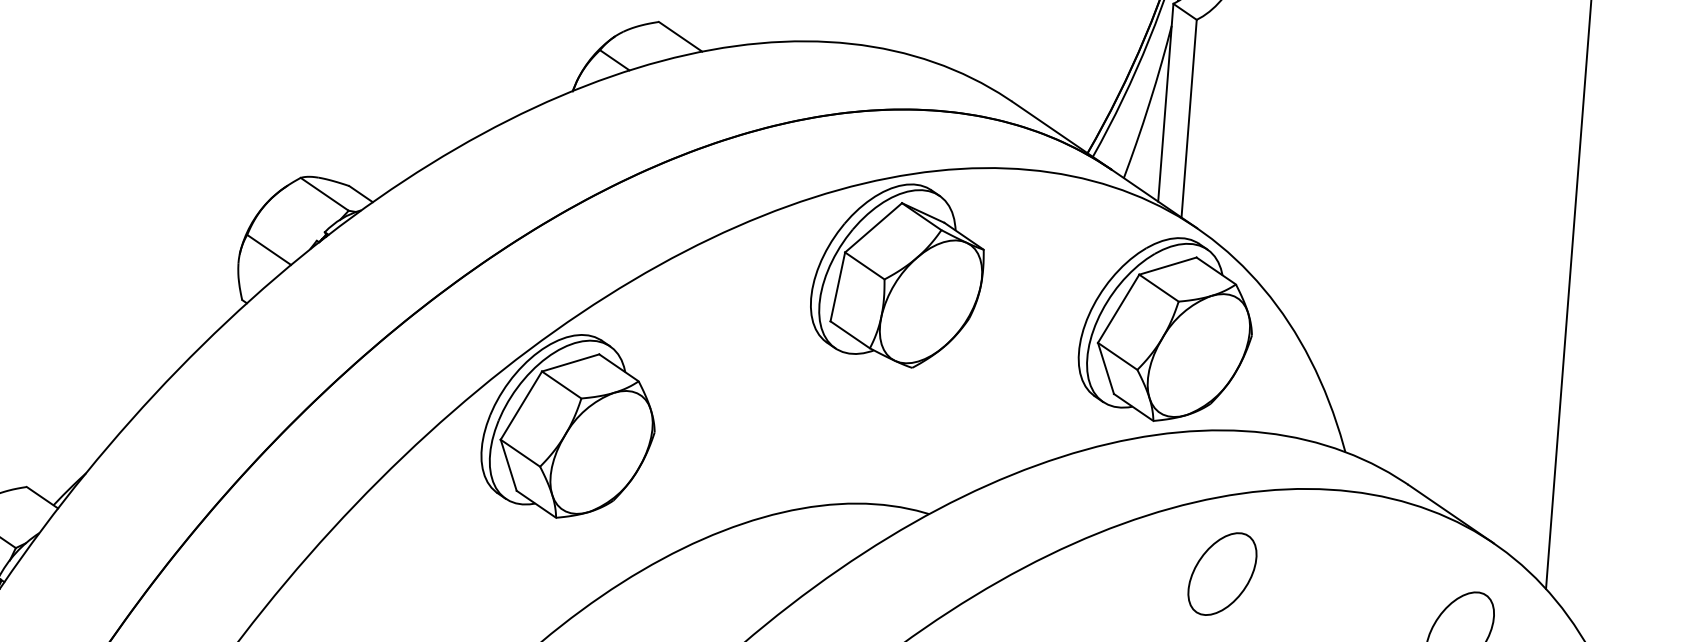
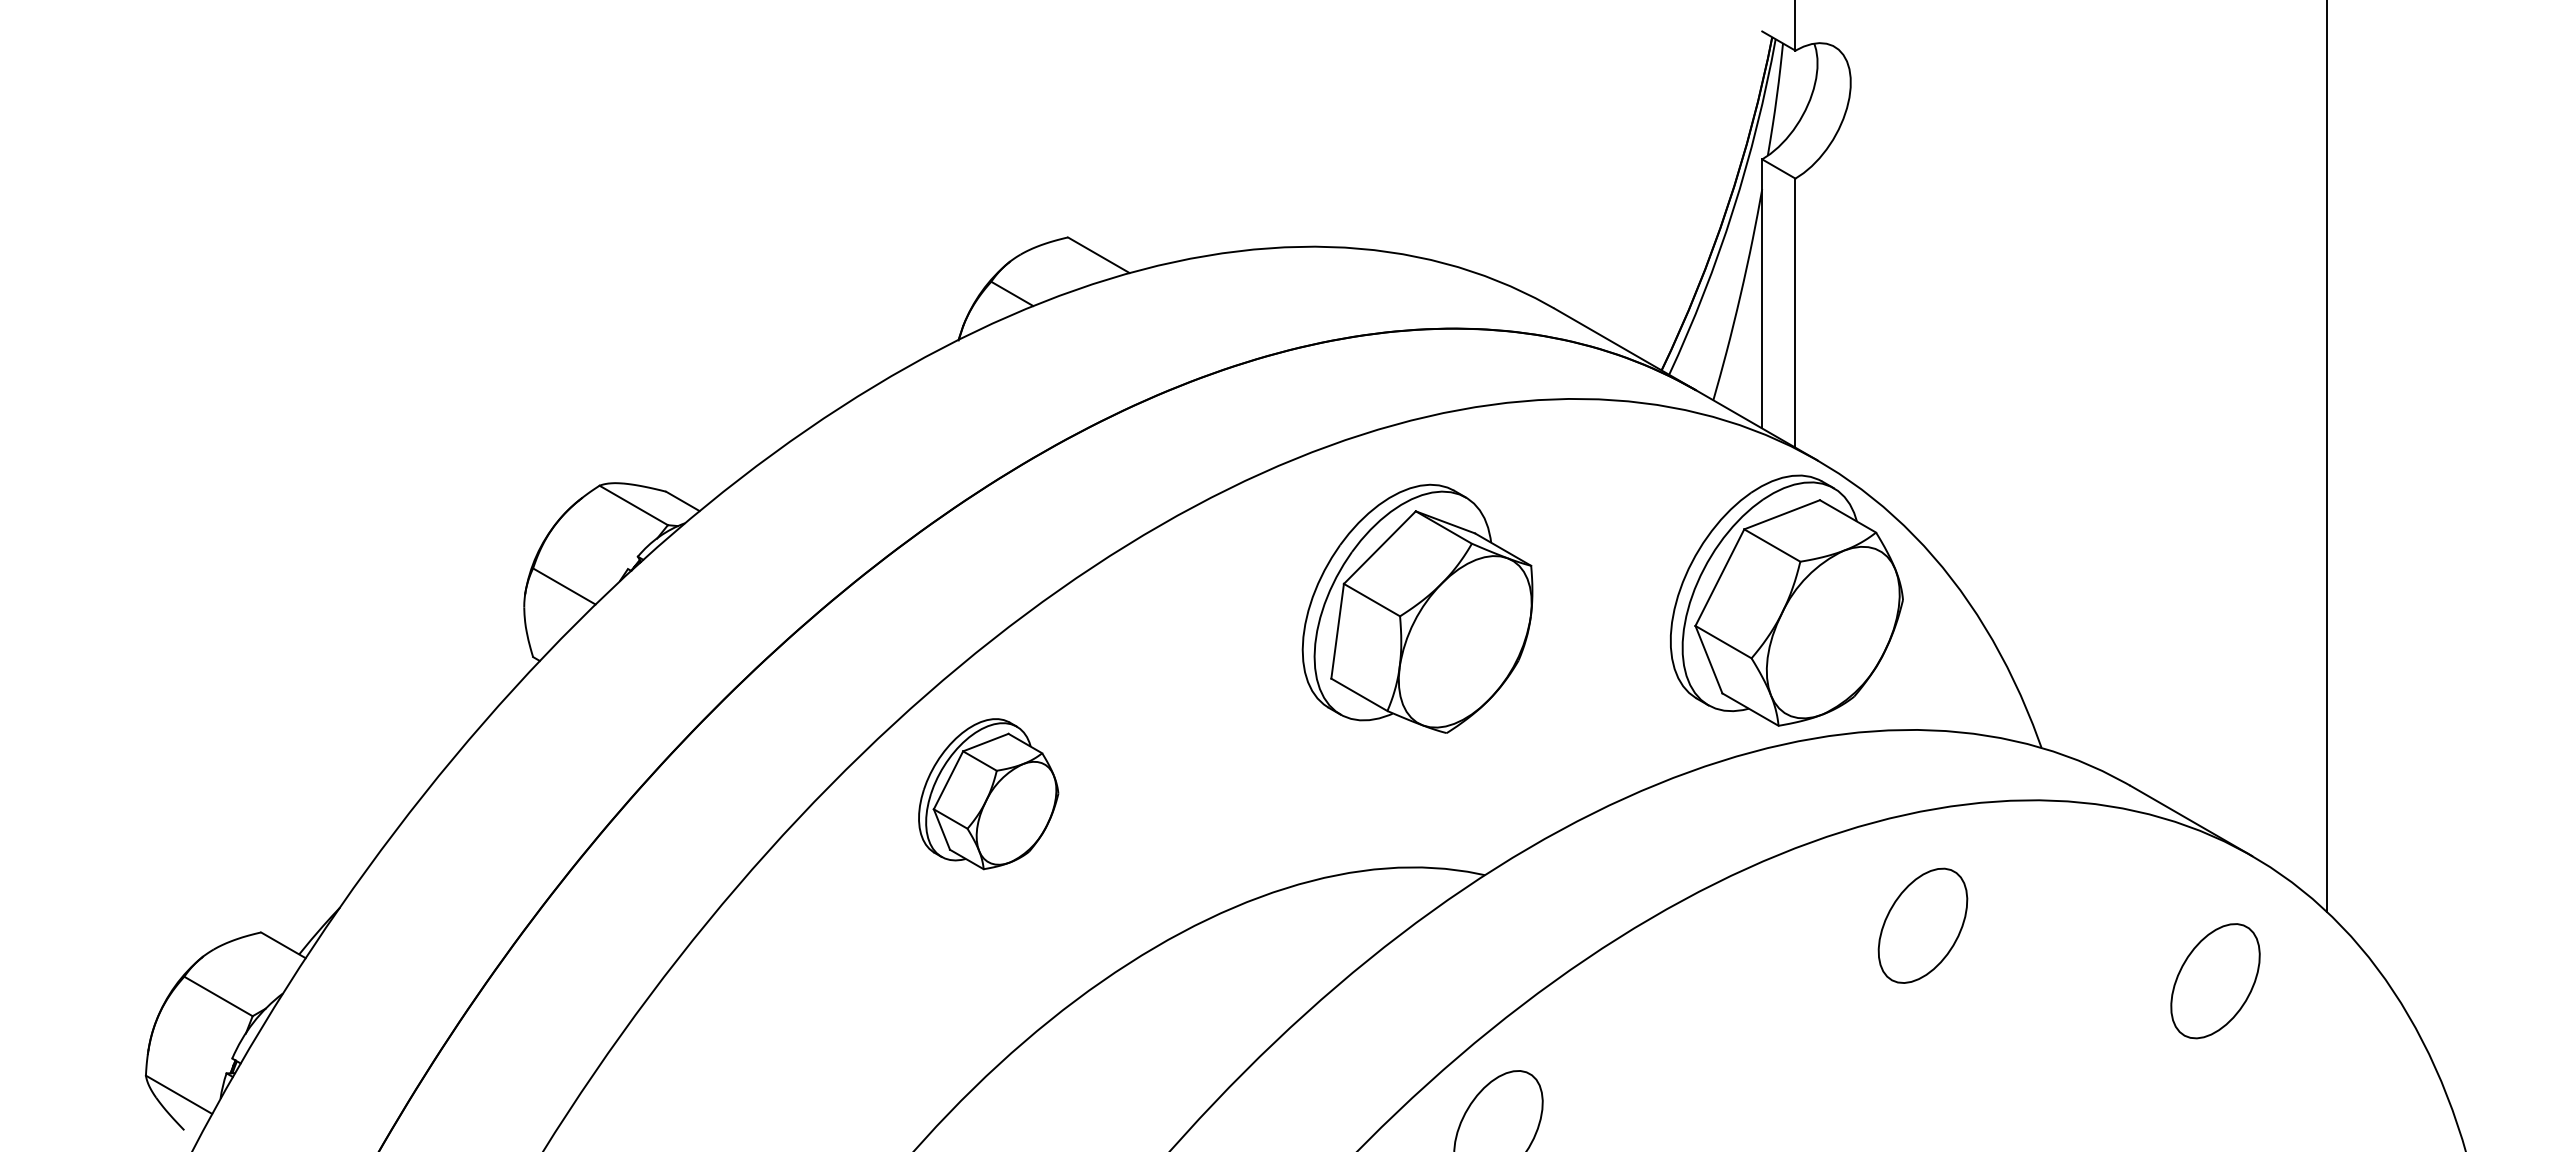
part: (897, 274) -> (1417, 608), moved
part: (569, 426) -> (988, 794), size x0.6
part: (1222, 573) -> (1922, 925), moved

